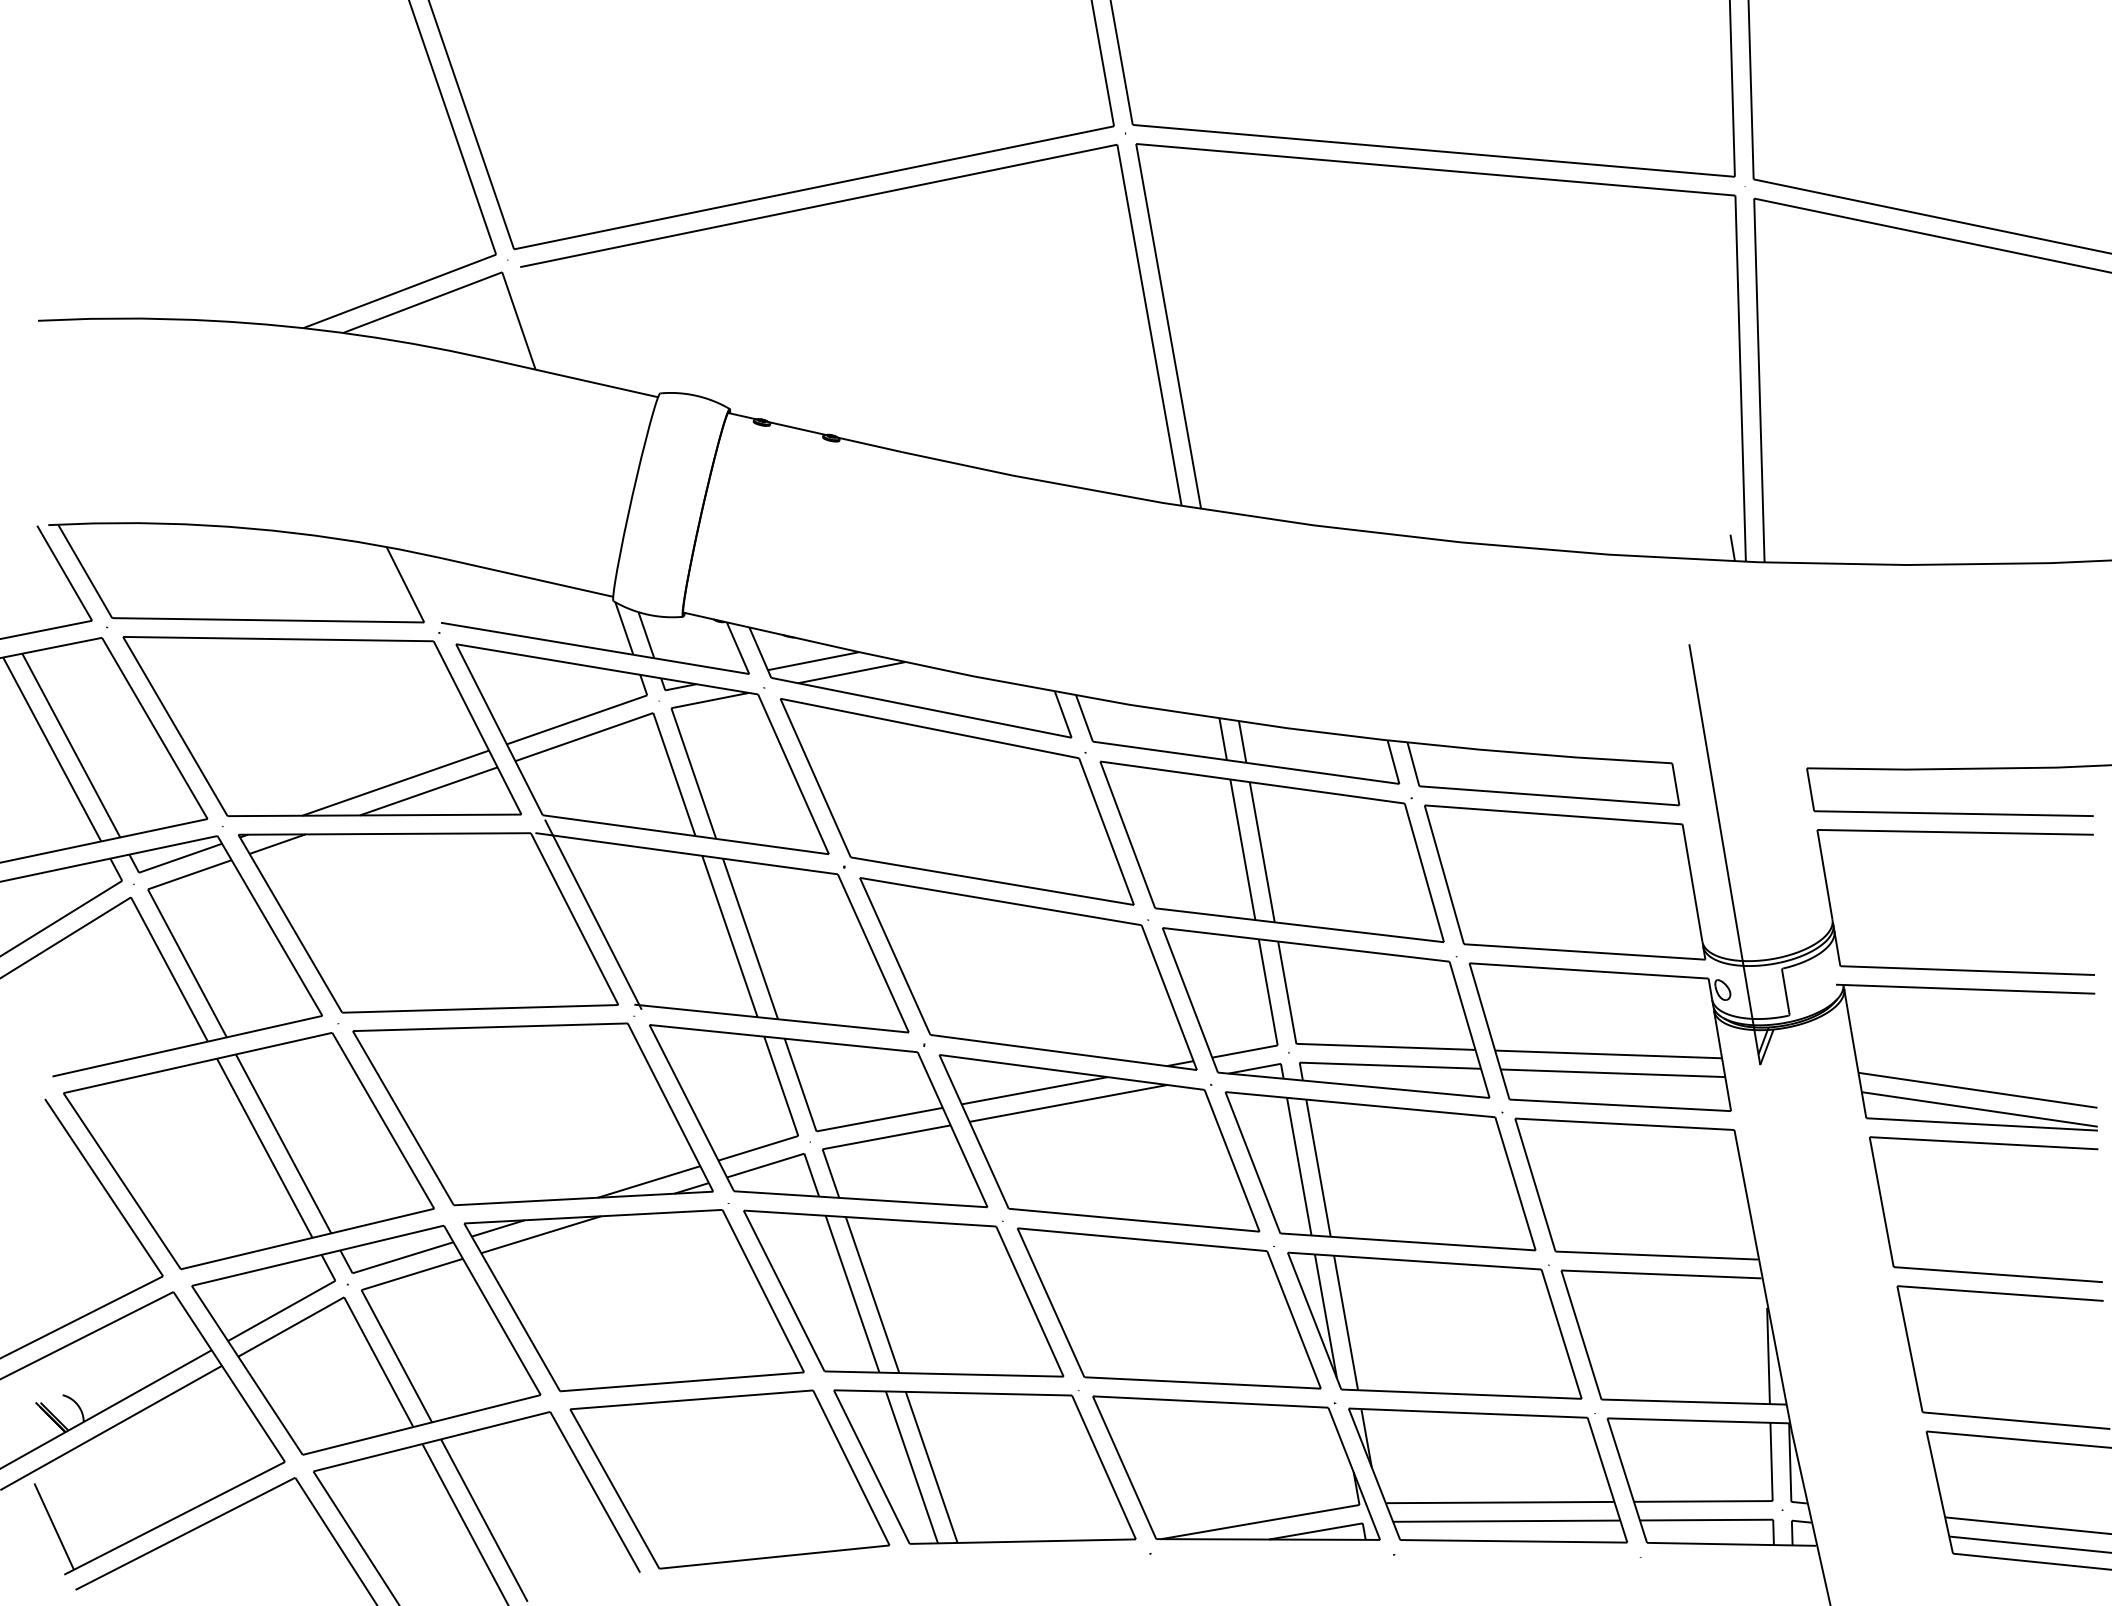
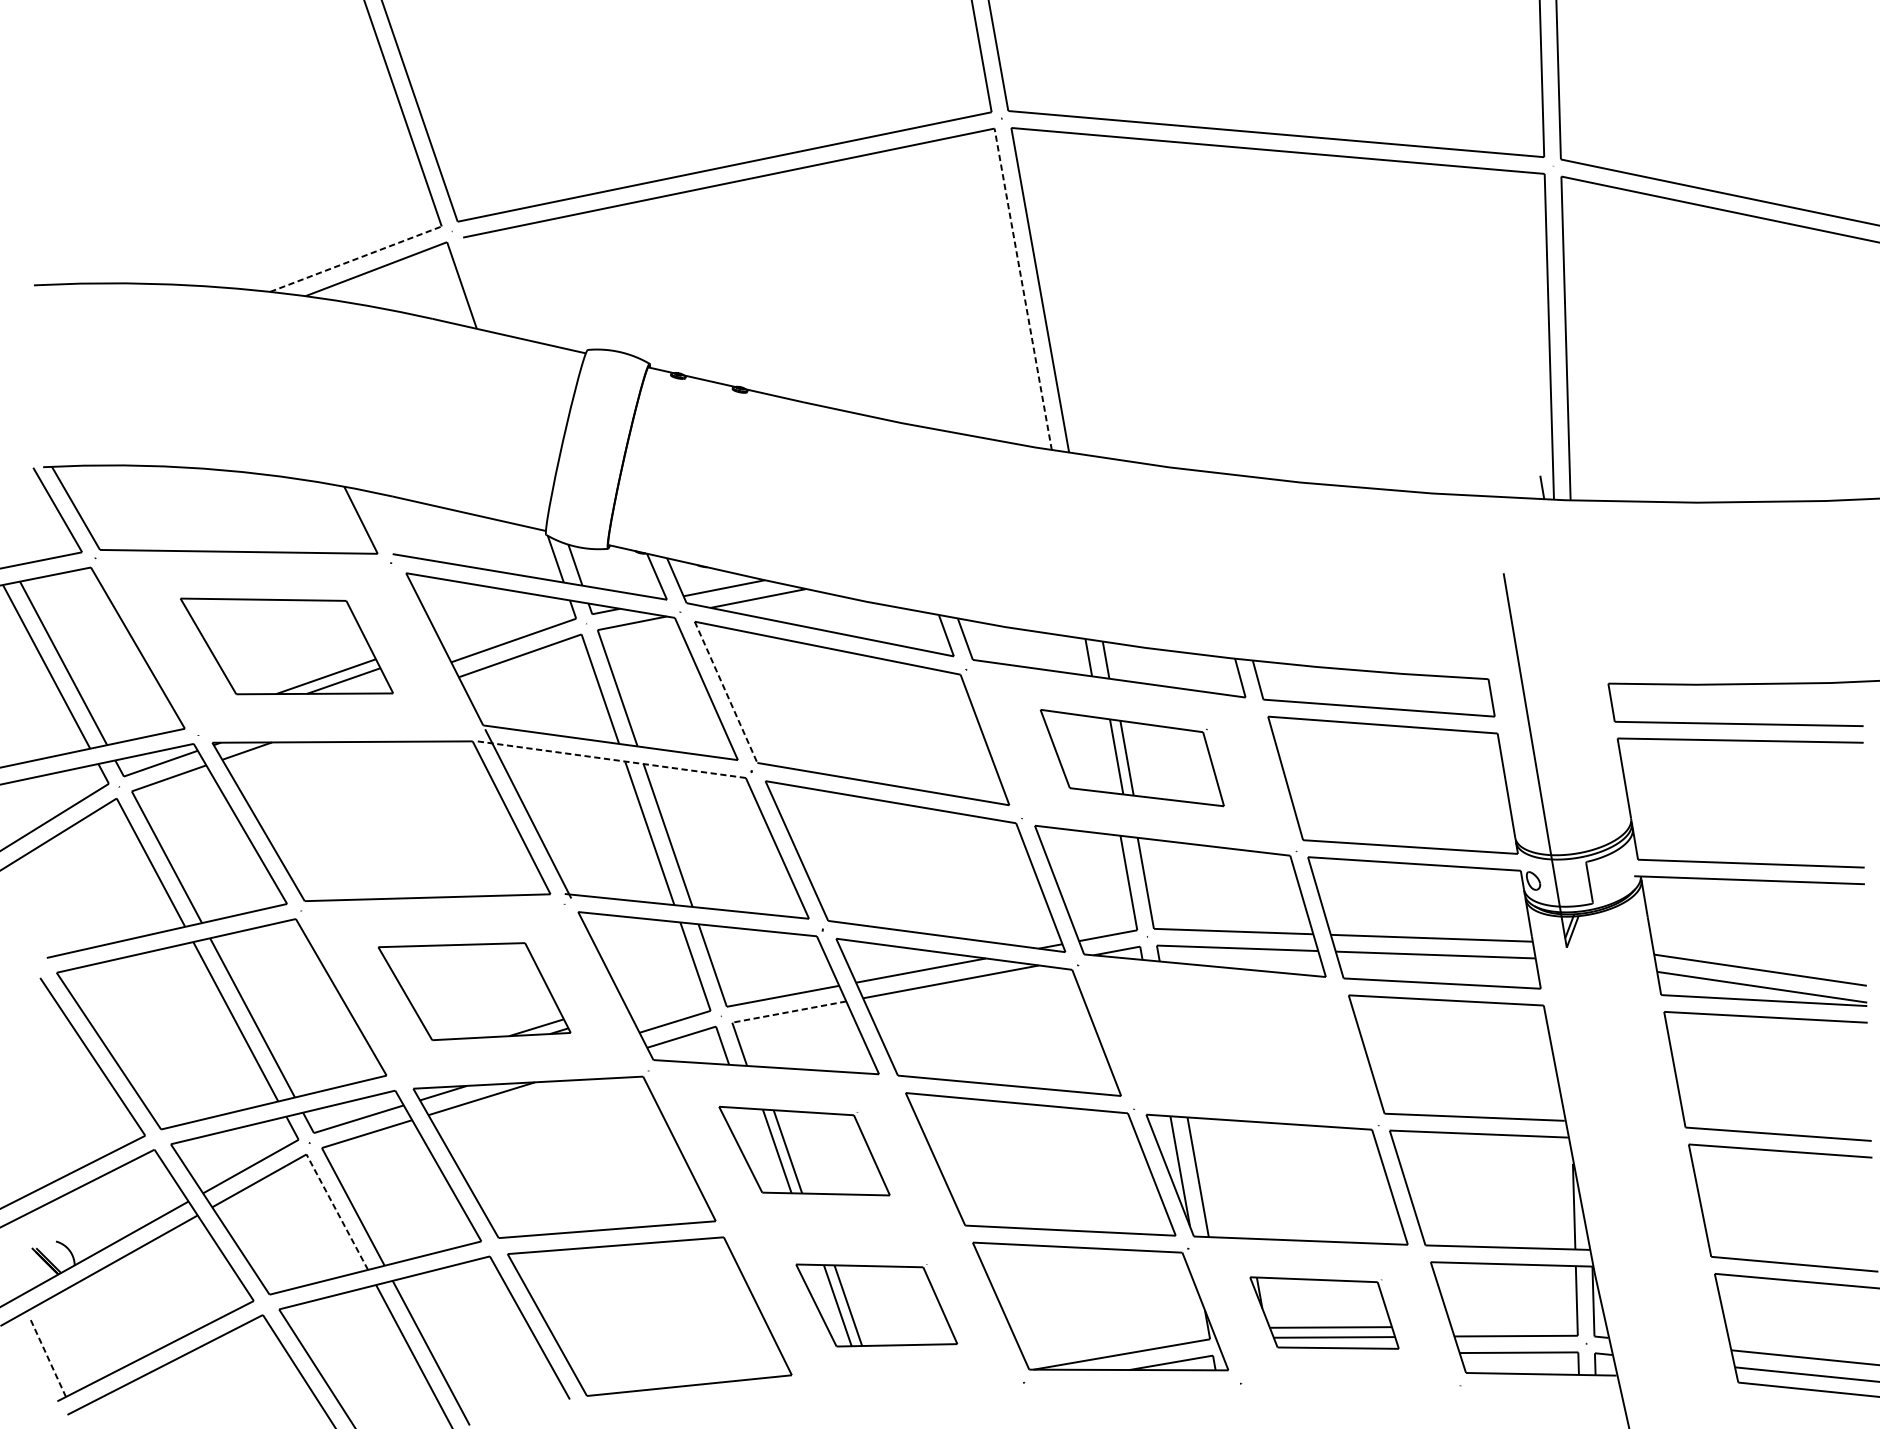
line: (400, 291) -> (356, 259), solid -> dashed
line: (1149, 325) -> (1023, 289), solid -> dashed
part: (321, 726) -> (286, 646), size x0.6
line: (815, 778) -> (725, 692), solid -> dashed
part: (1271, 851) -> (1131, 757), size x0.6
line: (686, 853) -> (611, 759), solid -> dashed
part: (532, 1114) -> (474, 991), size x0.6
line: (886, 1137) -> (789, 1012), solid -> dashed
part: (1380, 1171) -> (1228, 1042), removed
part: (903, 1293) -> (804, 1151), size x0.6
line: (378, 1362) -> (337, 1212), solid -> dashed
part: (984, 1466) -> (876, 1305), size x0.6
part: (1487, 1475) -> (1324, 1313), size x0.6
line: (54, 1527) -> (48, 1359), solid -> dashed

